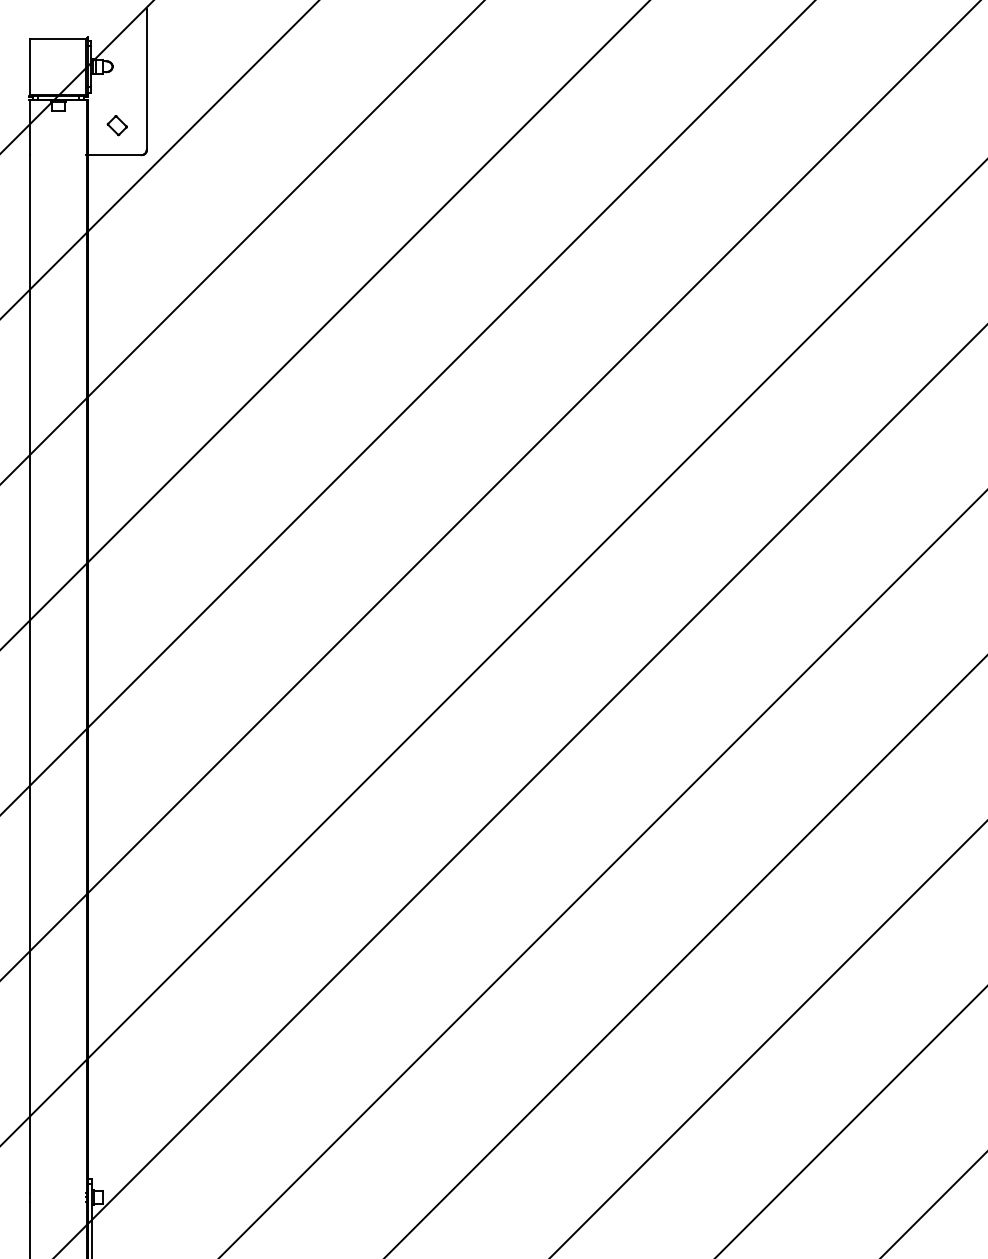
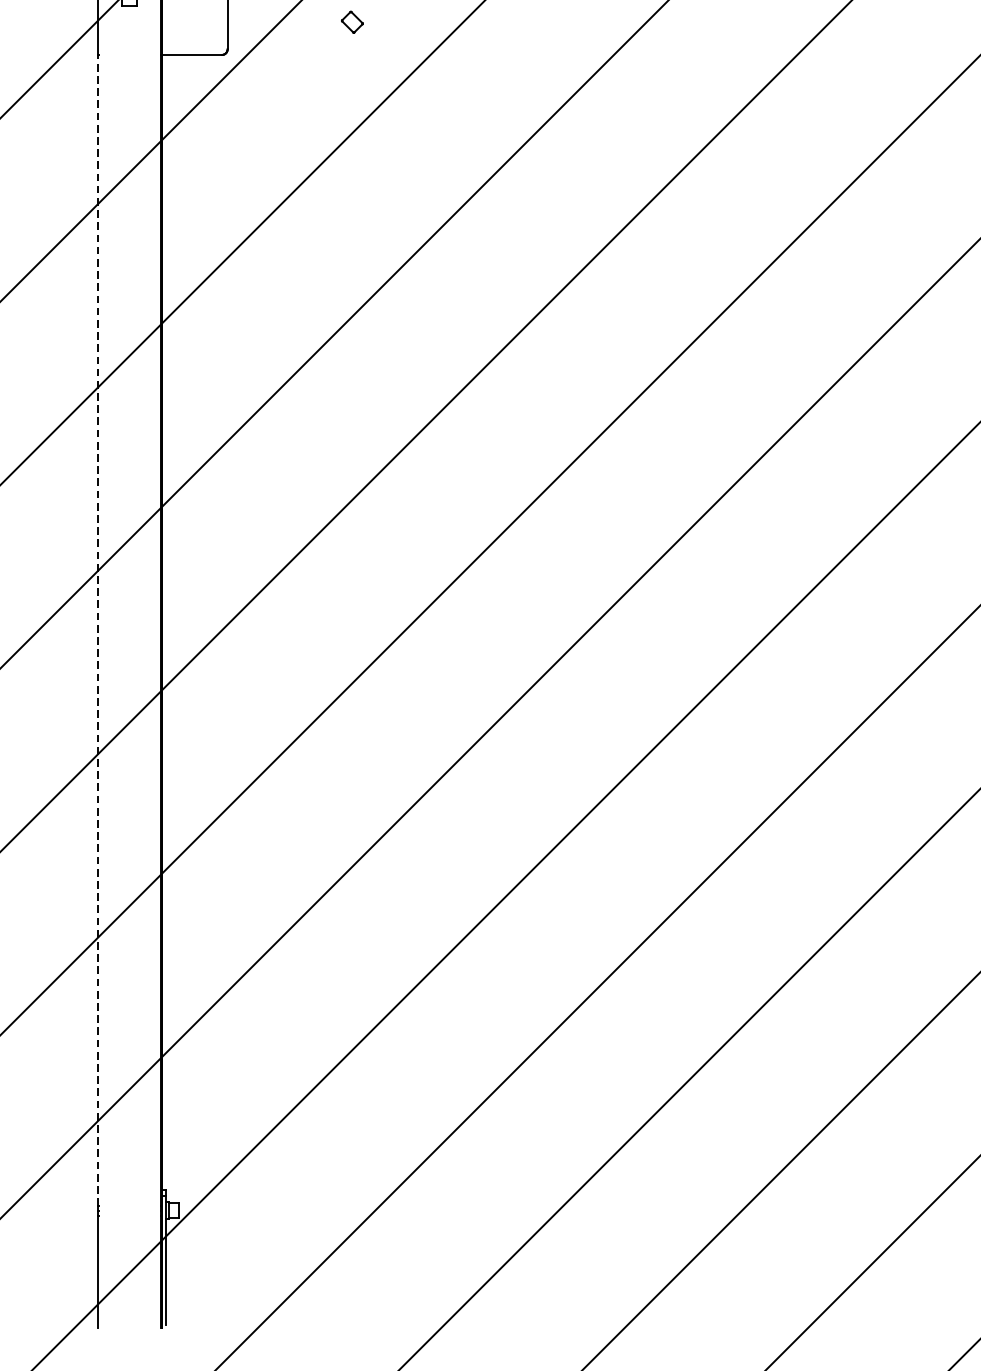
part: (116, 125) -> (351, 22), moved
line: (30, 674) -> (98, 630), solid -> dashed

